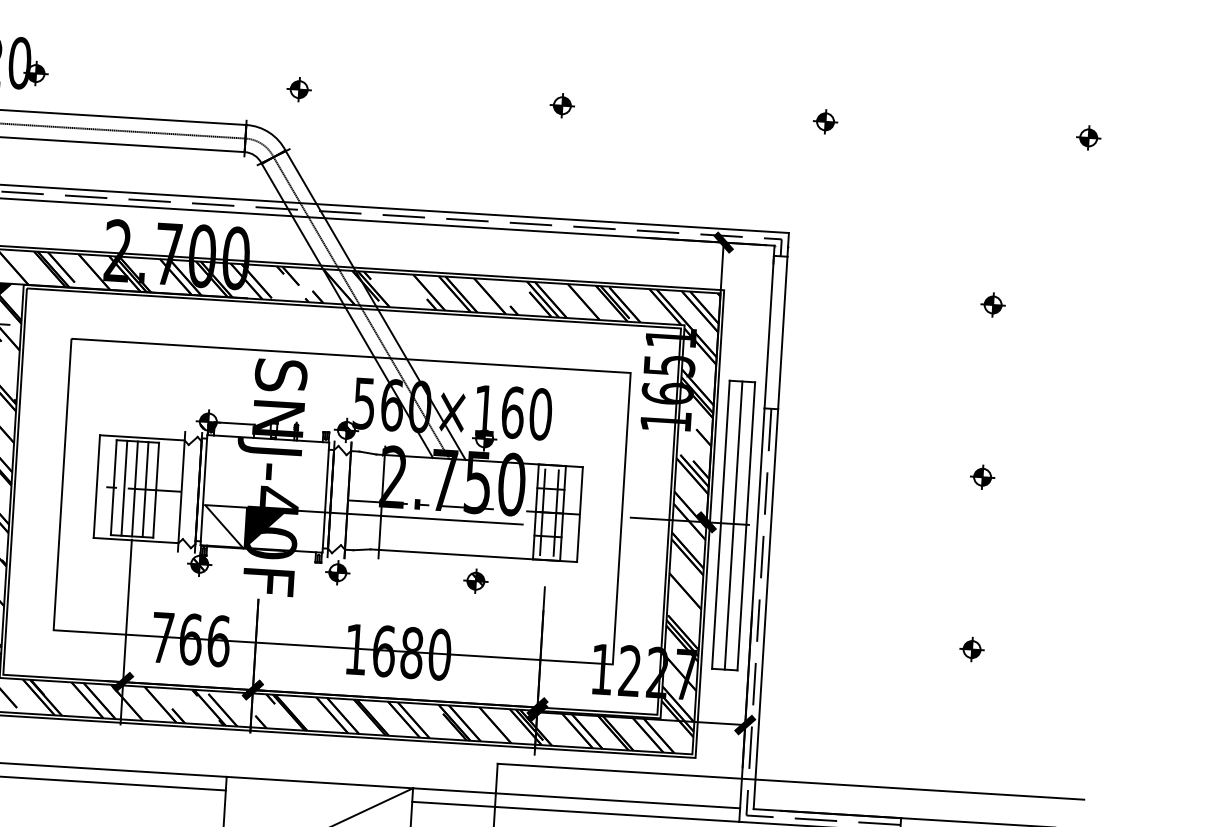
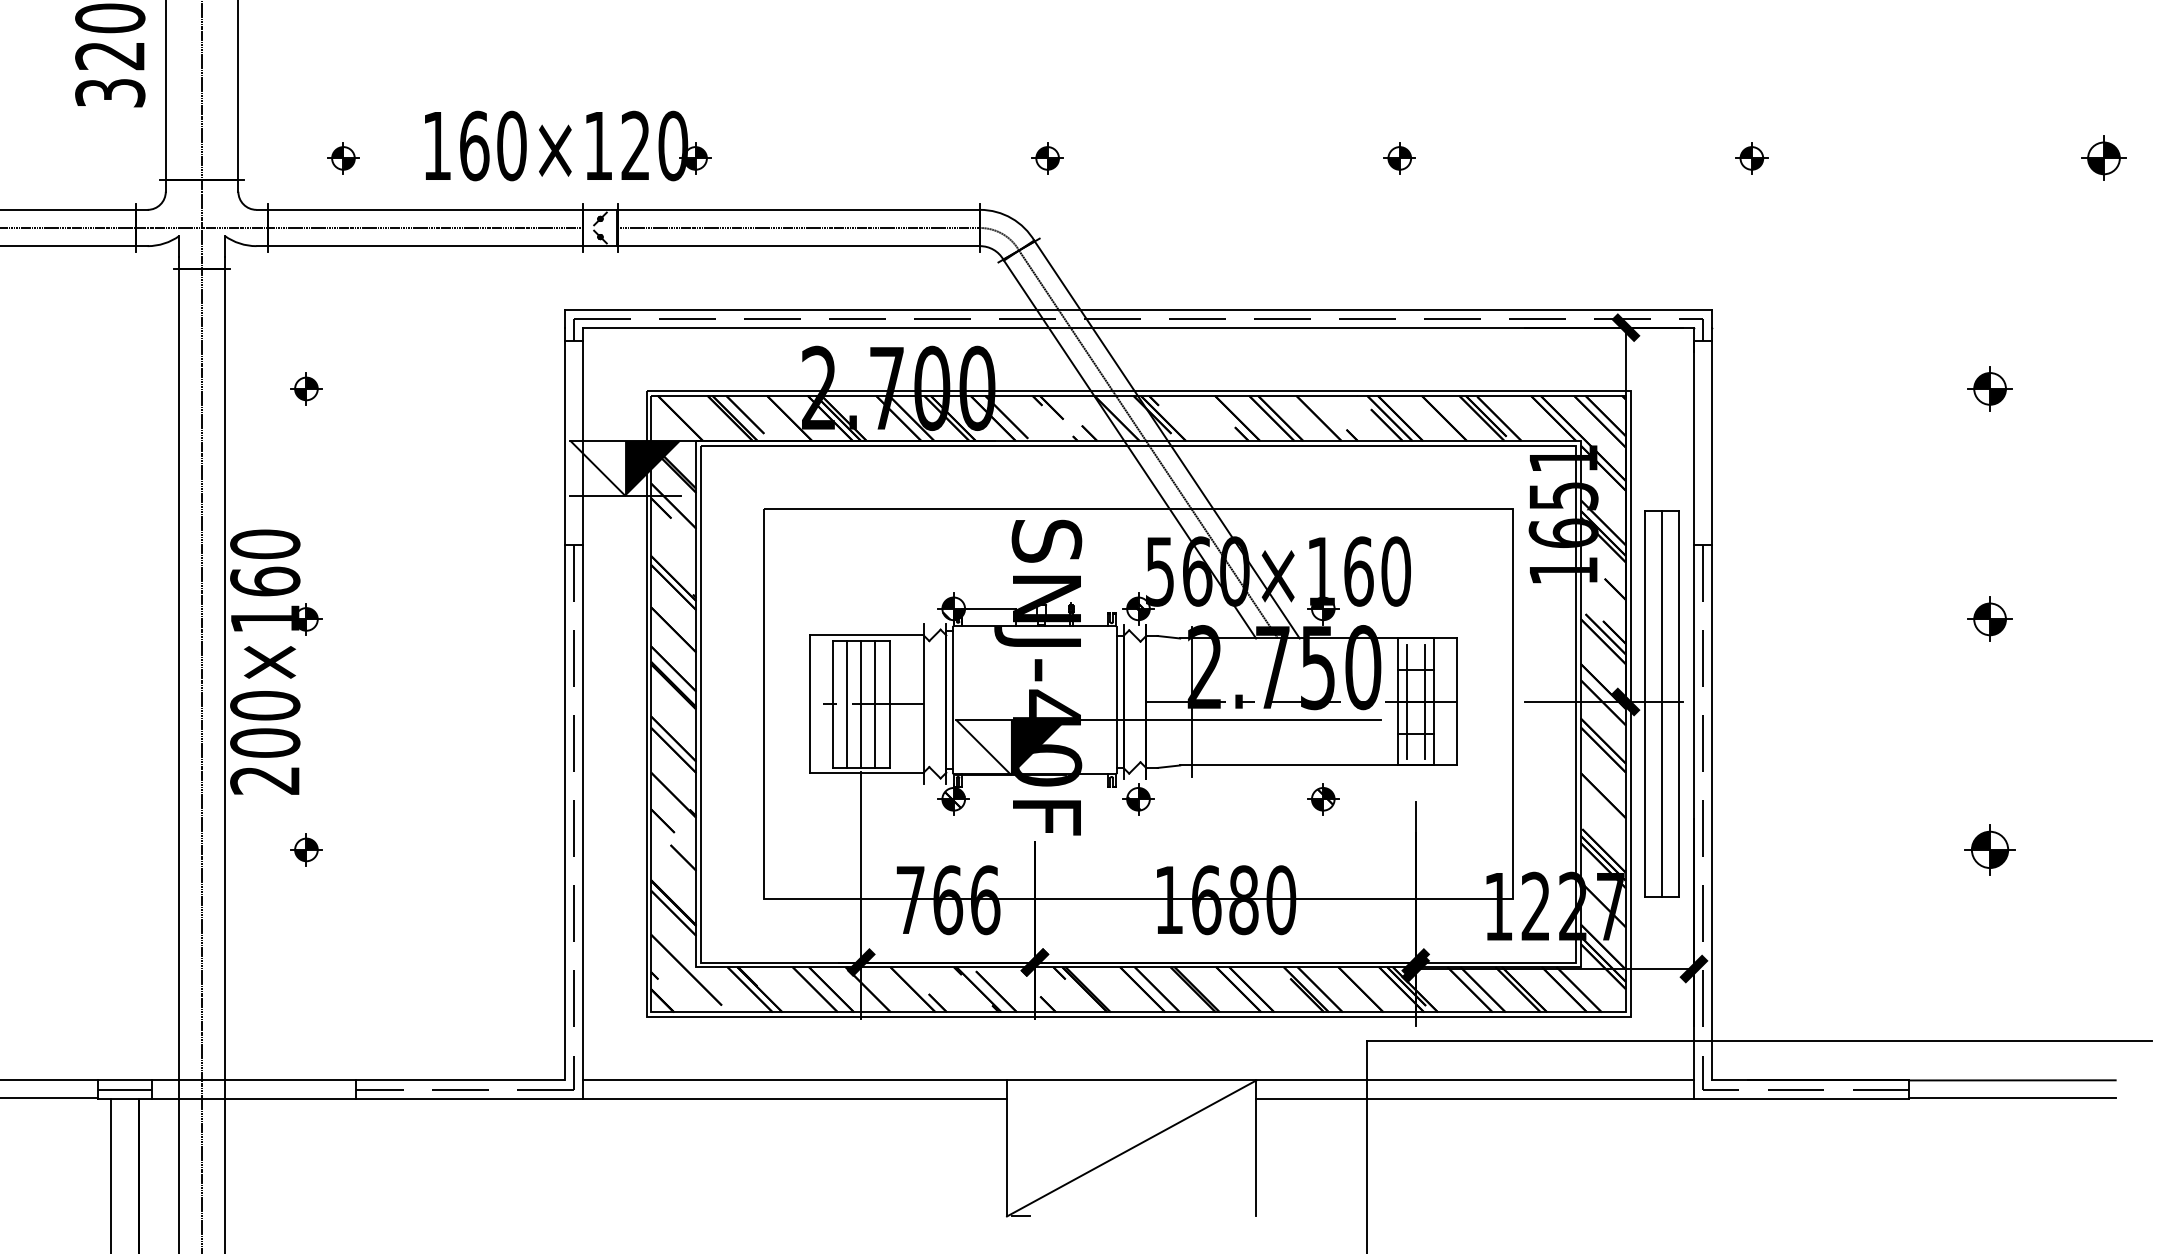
part: (1088, 137) -> (2103, 158), size x1.4
part: (993, 304) -> (1990, 388), size x1.4
part: (982, 477) -> (1990, 619), size x1.4
part: (972, 649) -> (1990, 849), size x1.6

